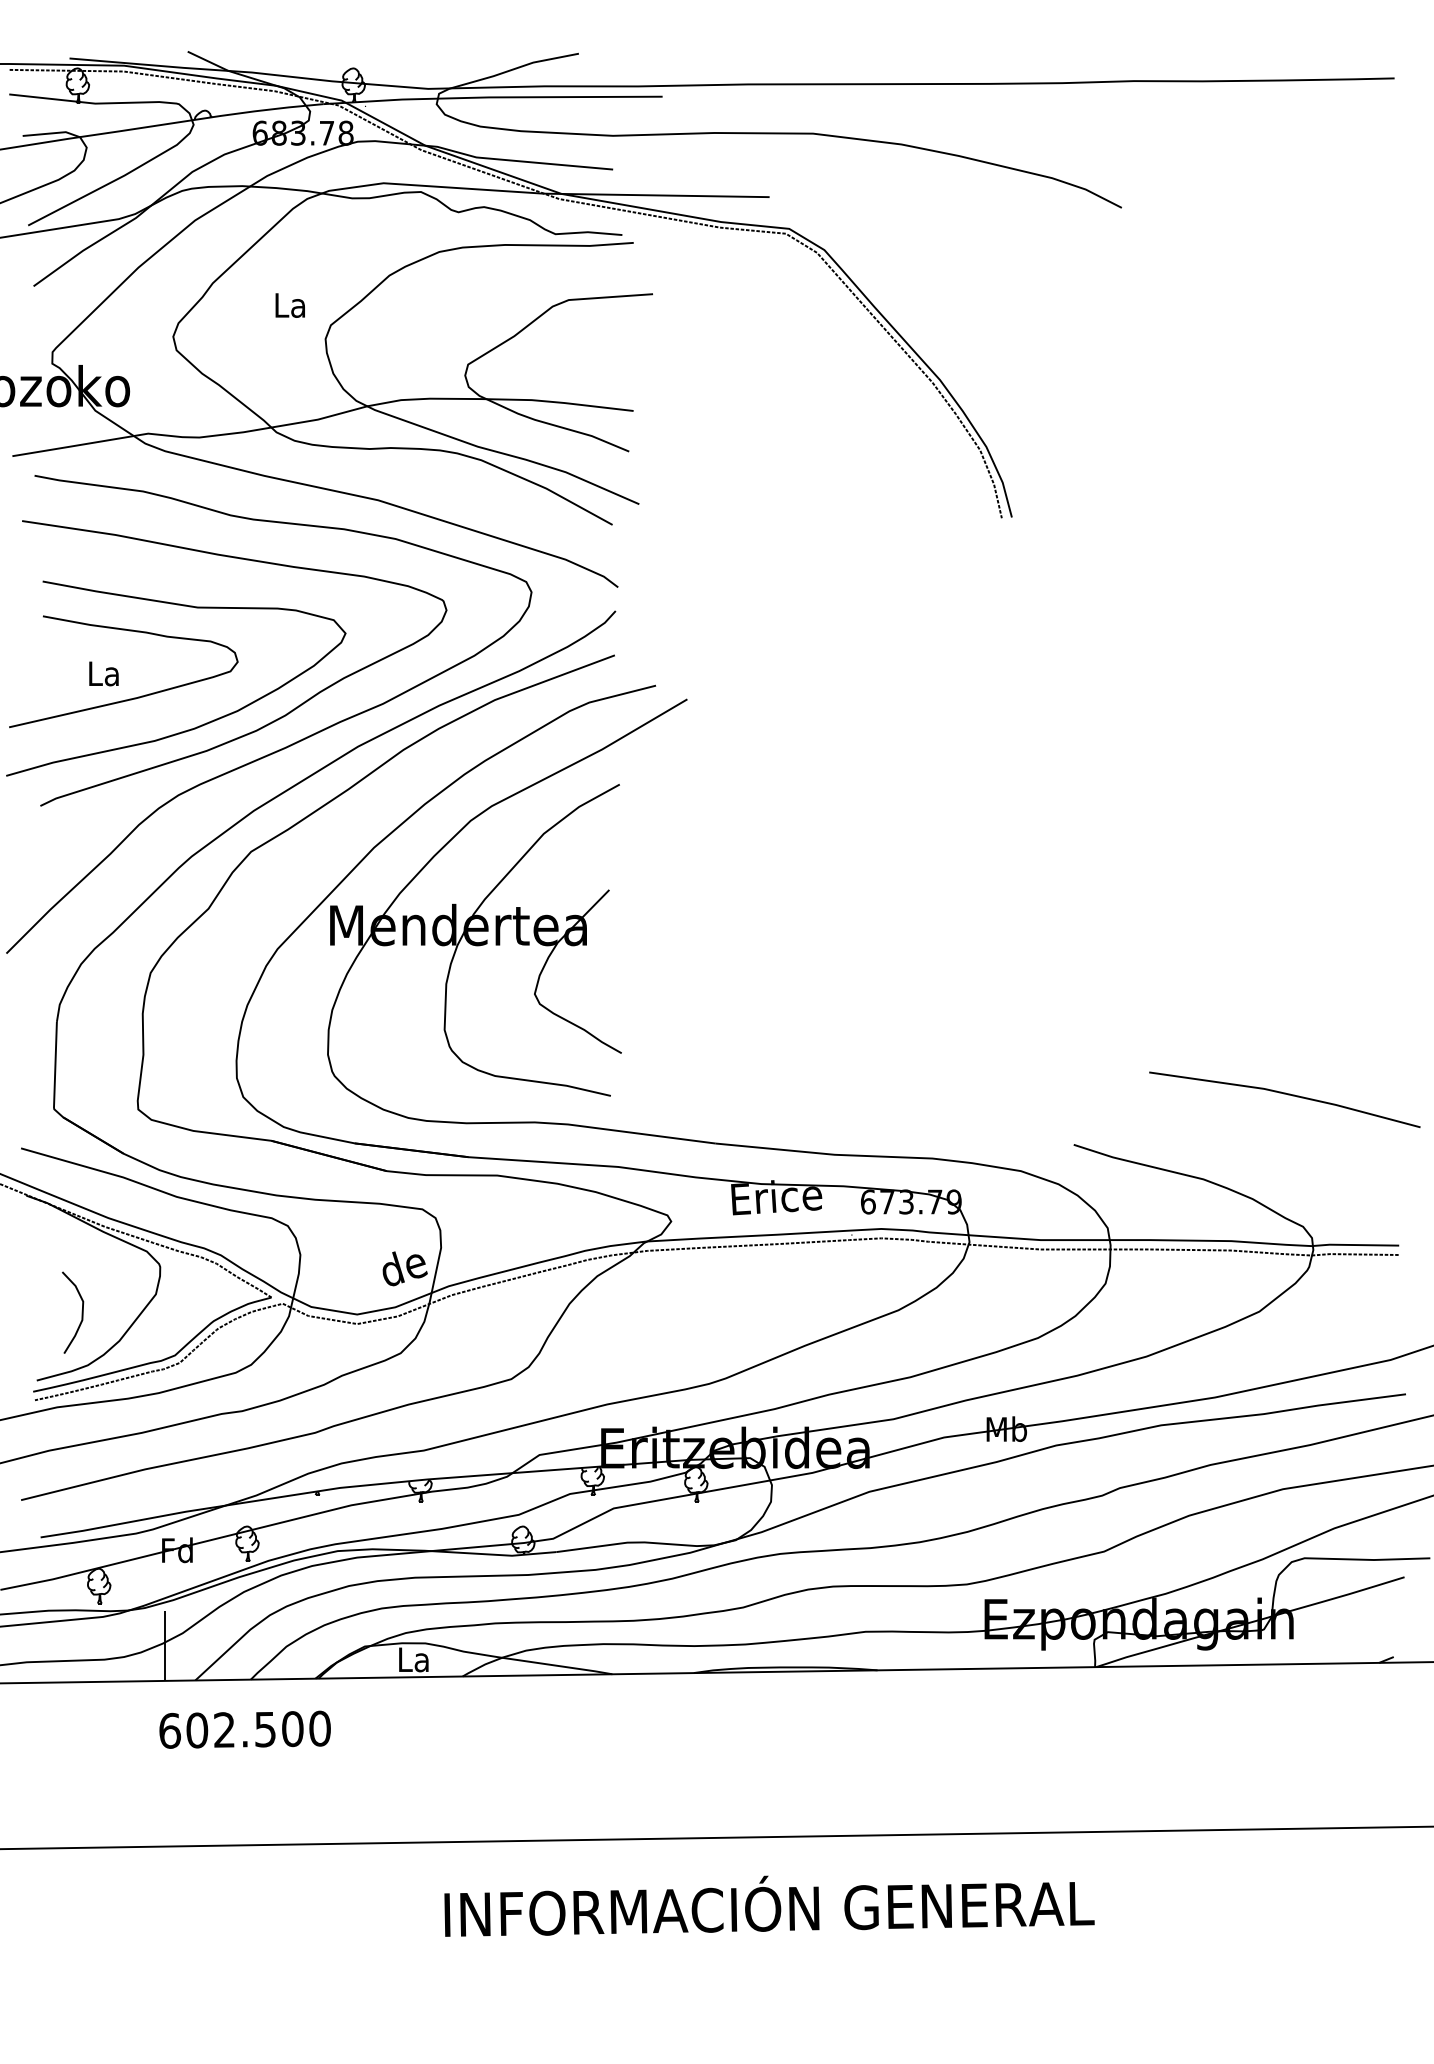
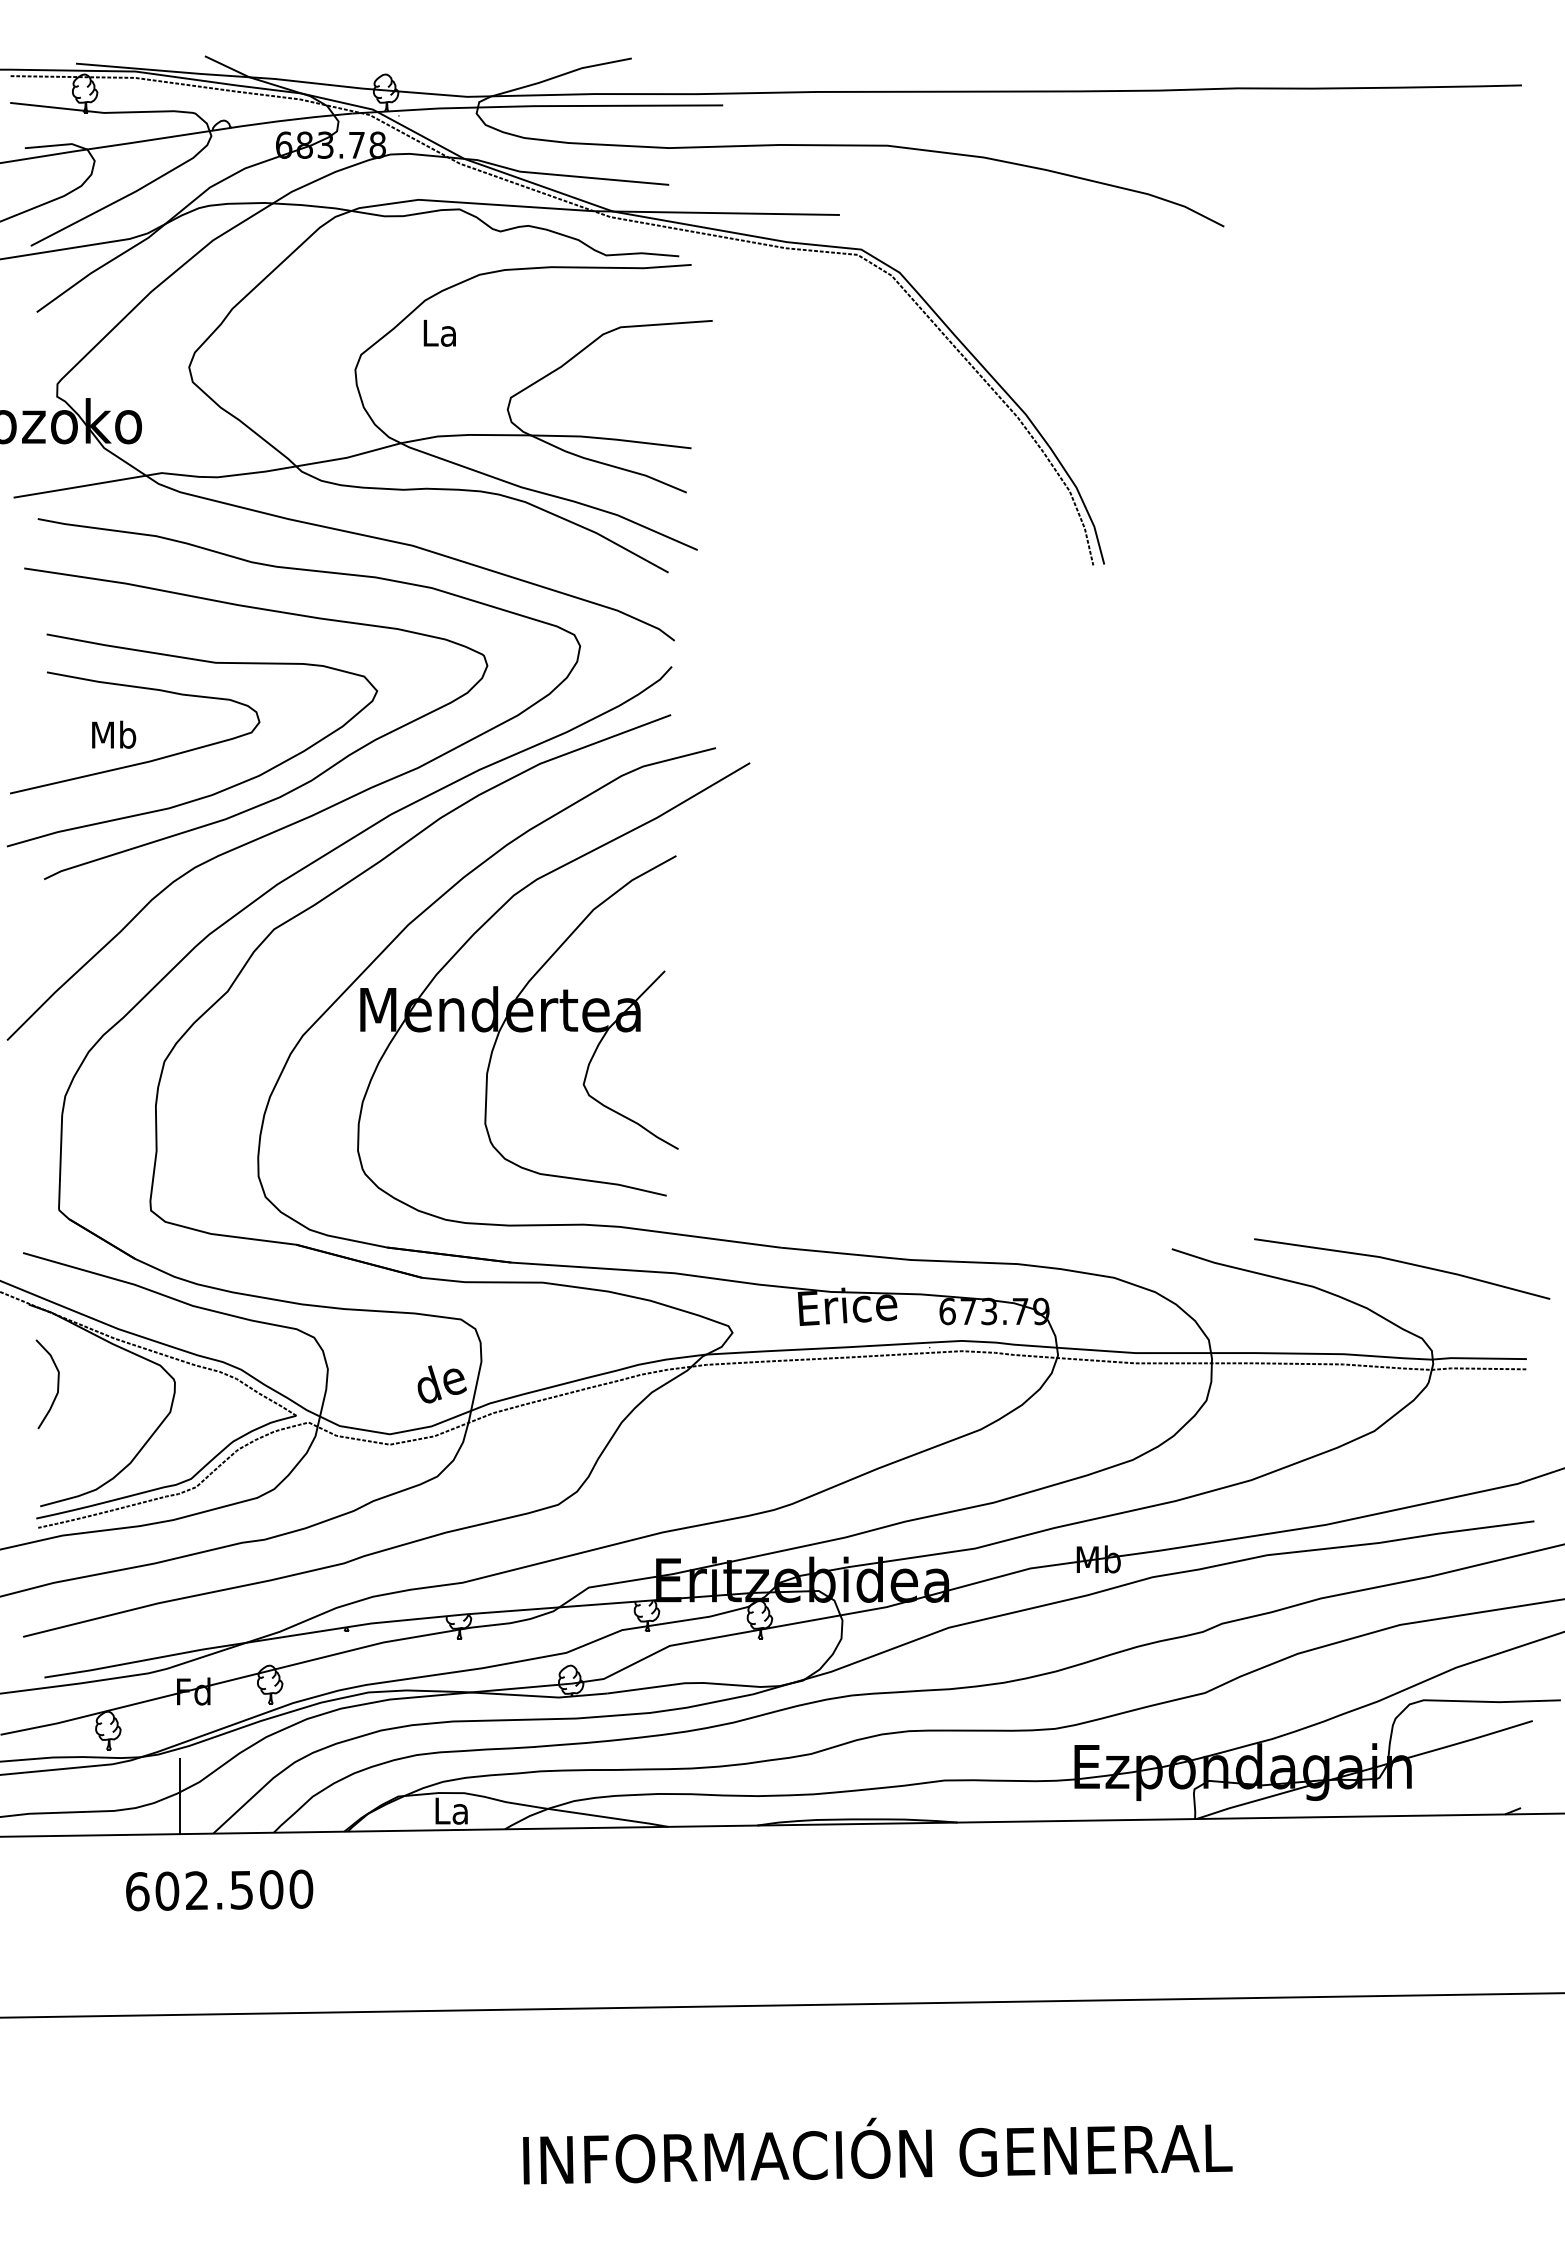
text: (289, 304) -> (439, 332), moved
text: (104, 673) -> (114, 734), La -> Mb
line: (1285, 1094) -> (1402, 1263), moved
curve: (81, 1312) -> (57, 1384), moved
text: (245, 1729) -> (219, 1890), moved
text: (769, 1905) -> (877, 2150), moved

